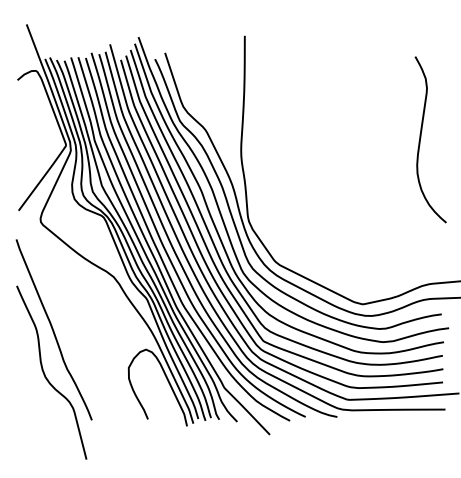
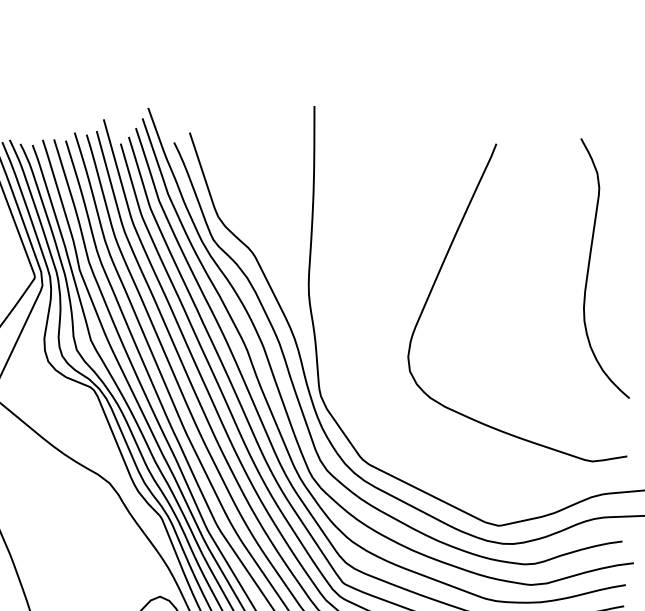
curve: (327, 138) -> (443, 266), added

